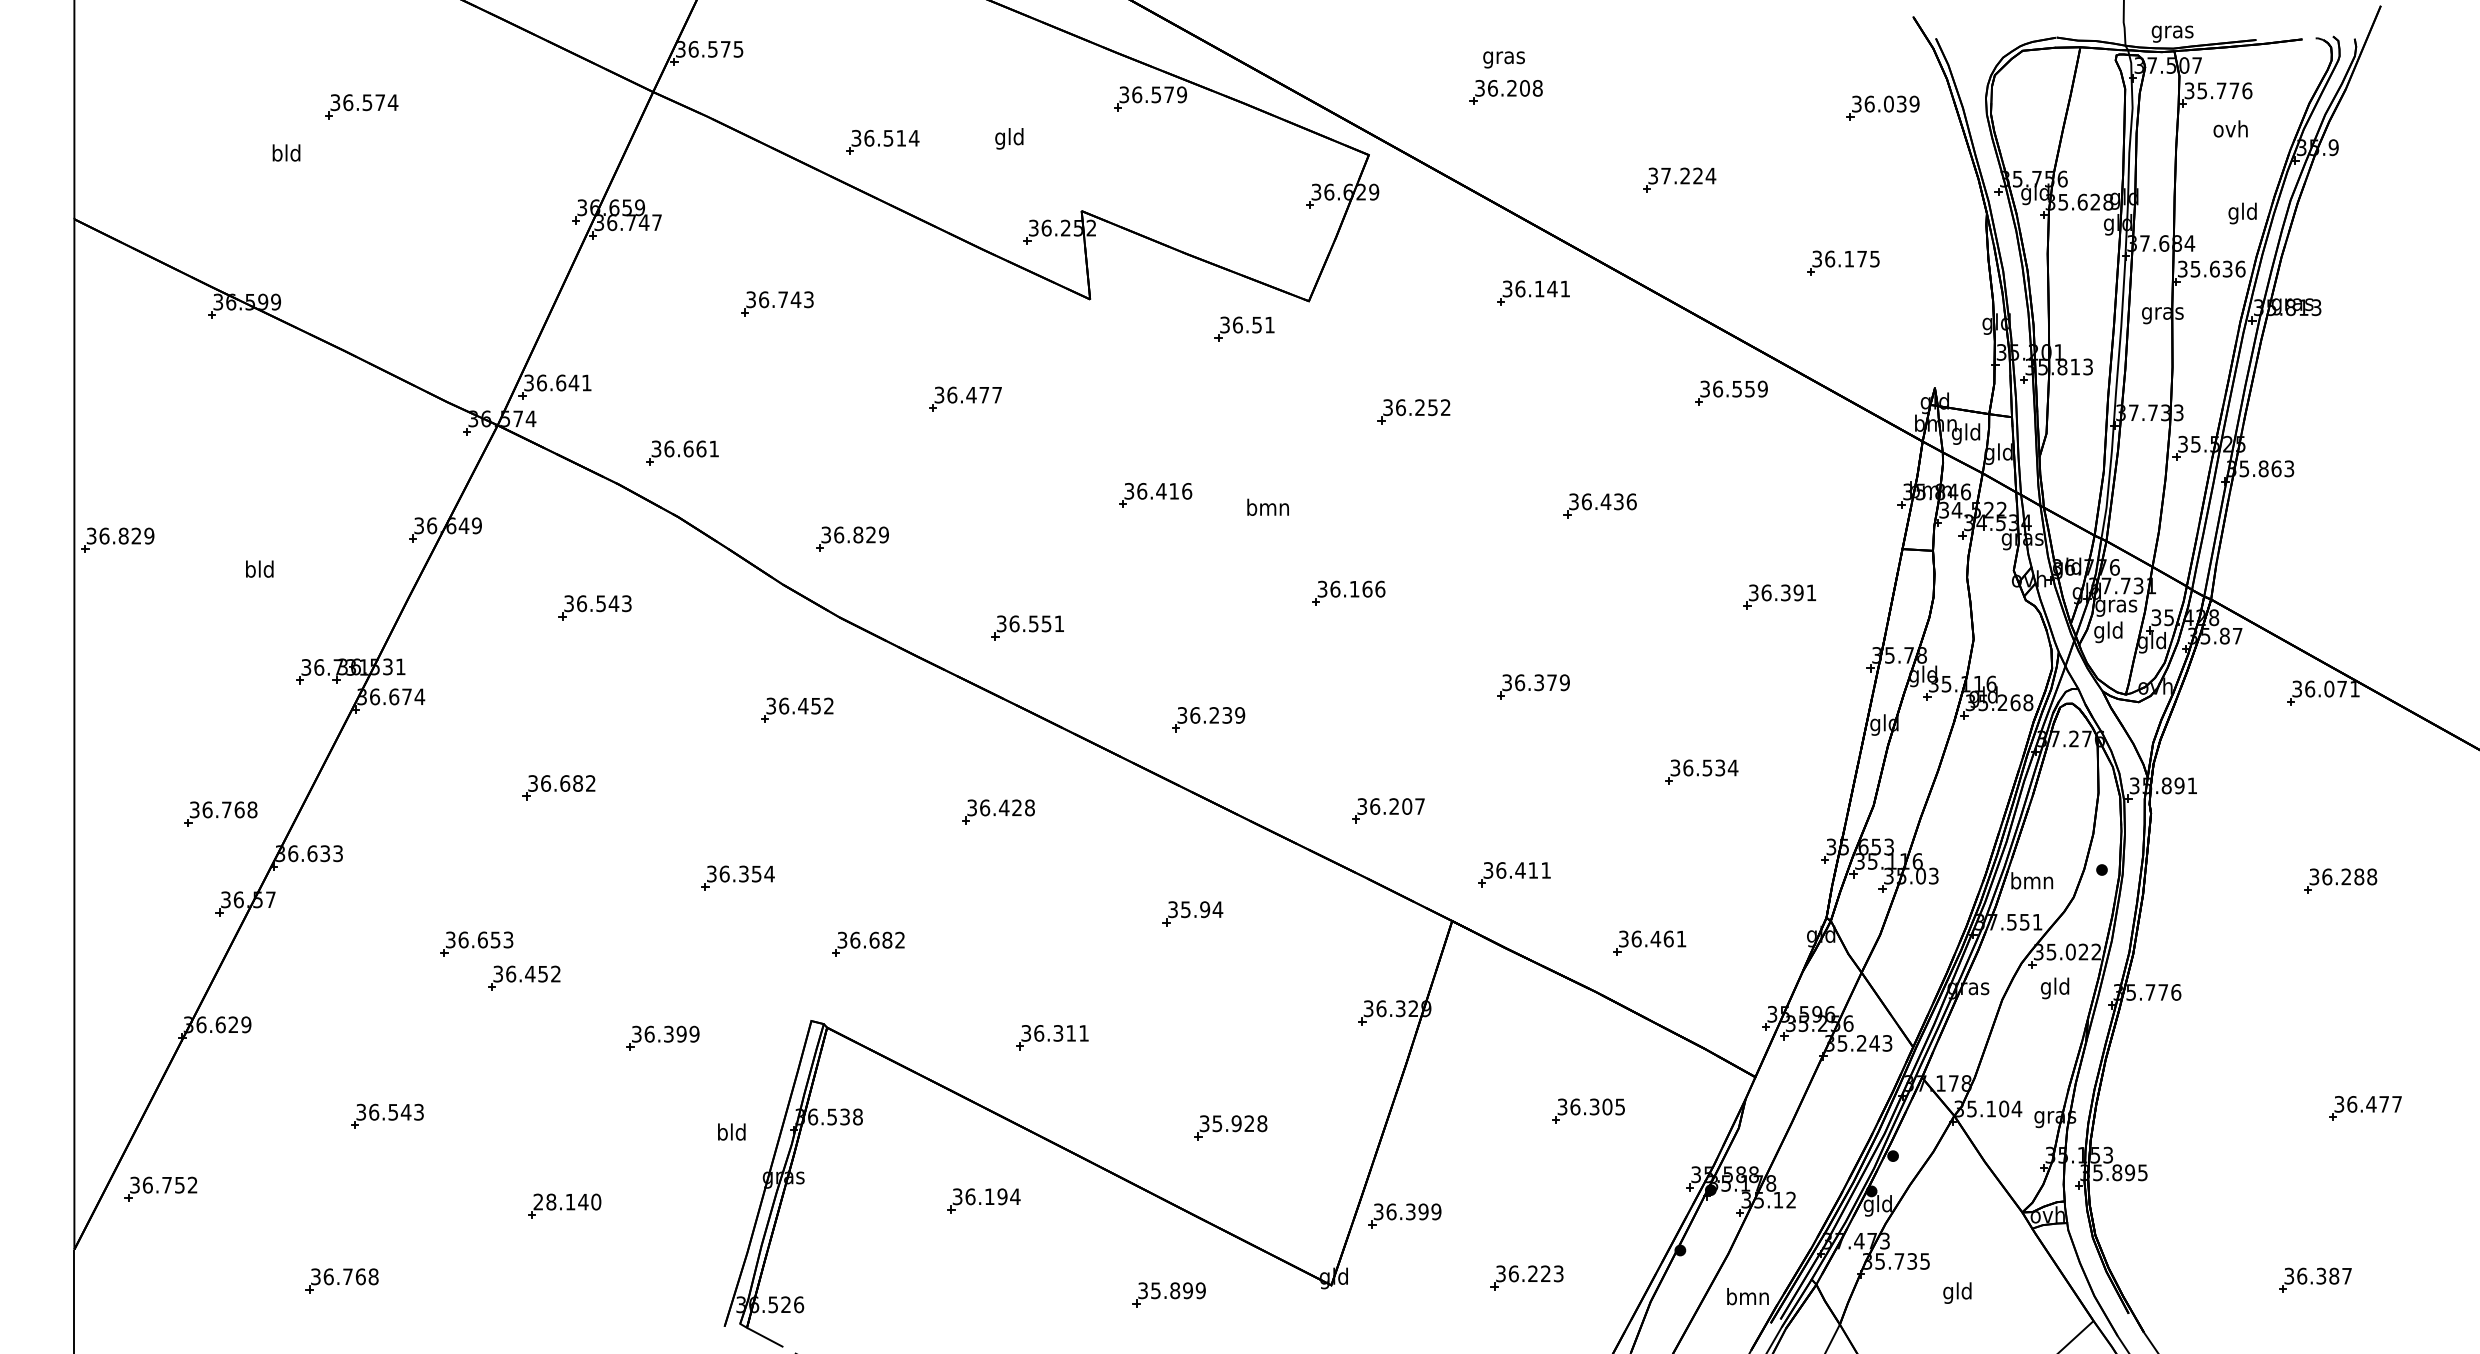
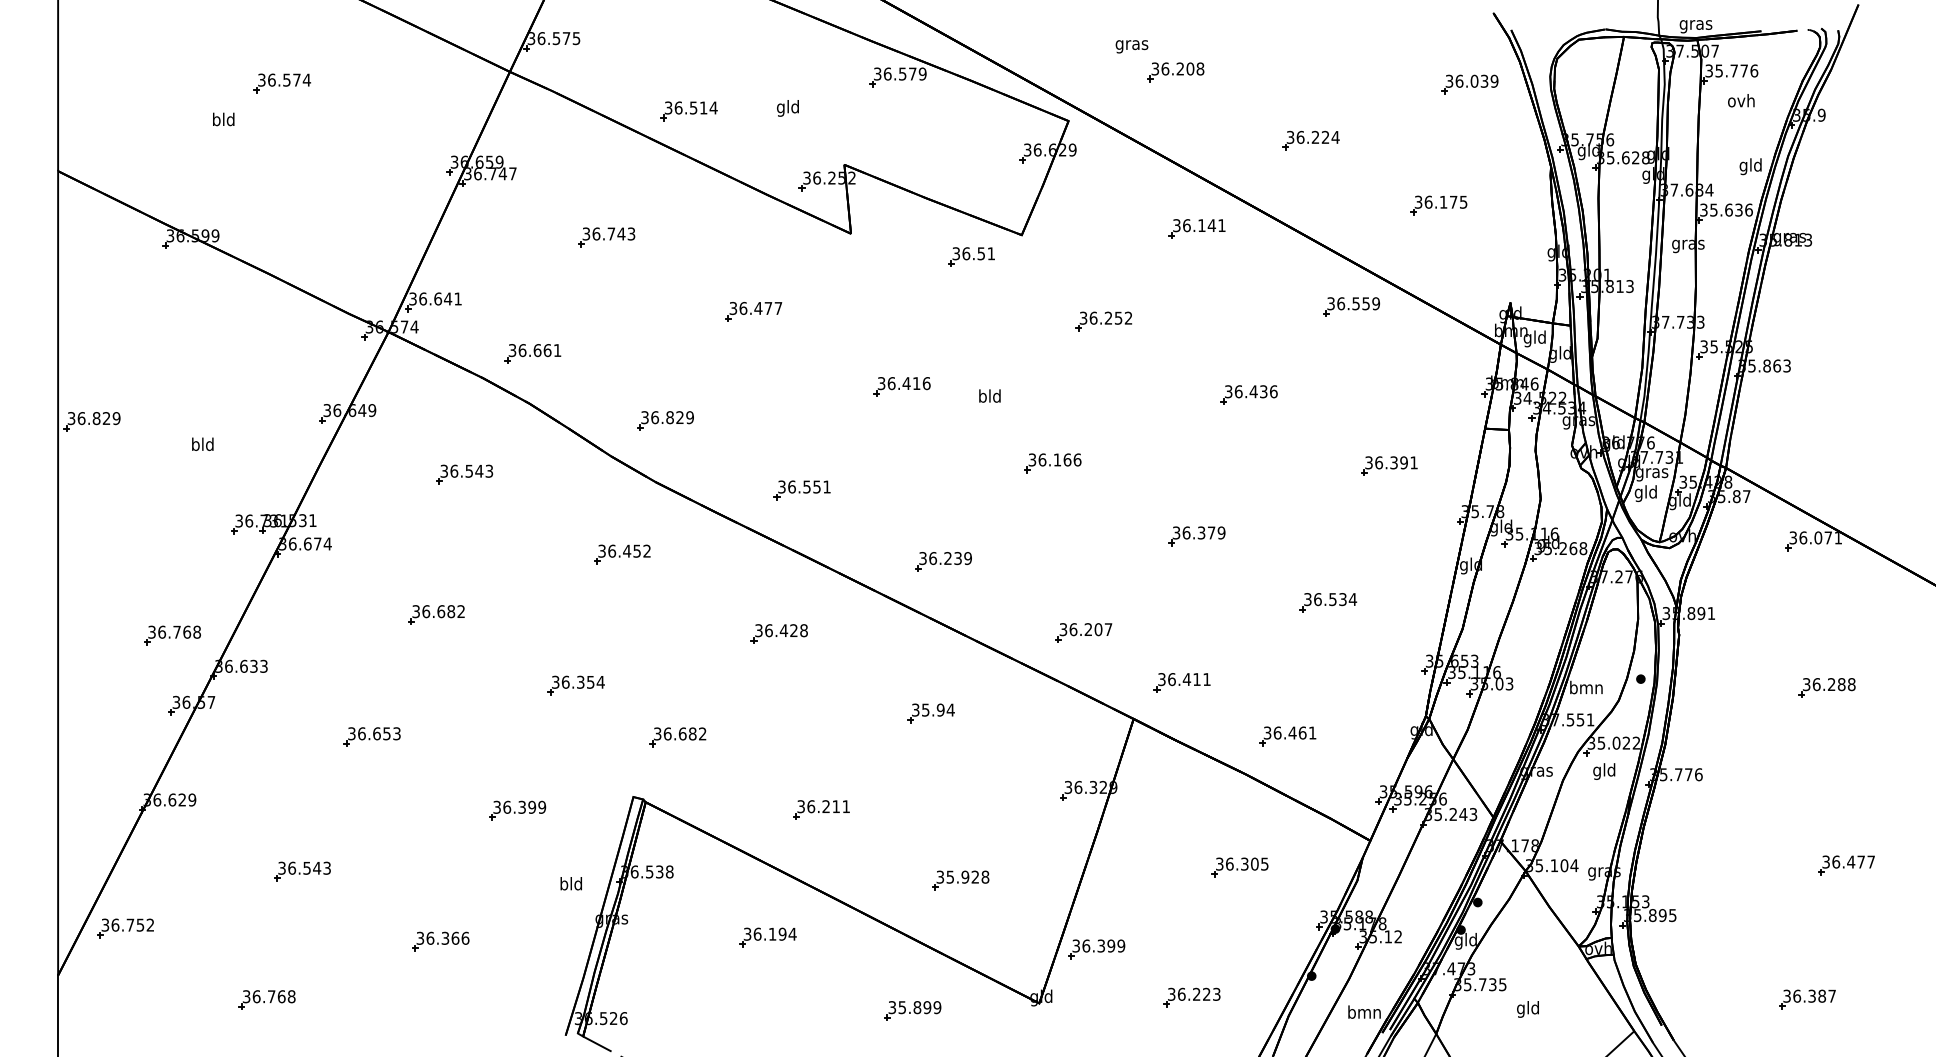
text: (1503, 59) -> (1131, 46), moved
text: (1666, 175) -> (1300, 137), 37.224 -> 36.224
text: (1267, 506) -> (989, 395), bmn -> bld
part: (524, 977) -> (409, 763), removed
text: (1058, 1033) -> (826, 806), 36.311 -> 36.211
text: (567, 1201) -> (443, 937), 28.140 -> 36.366

